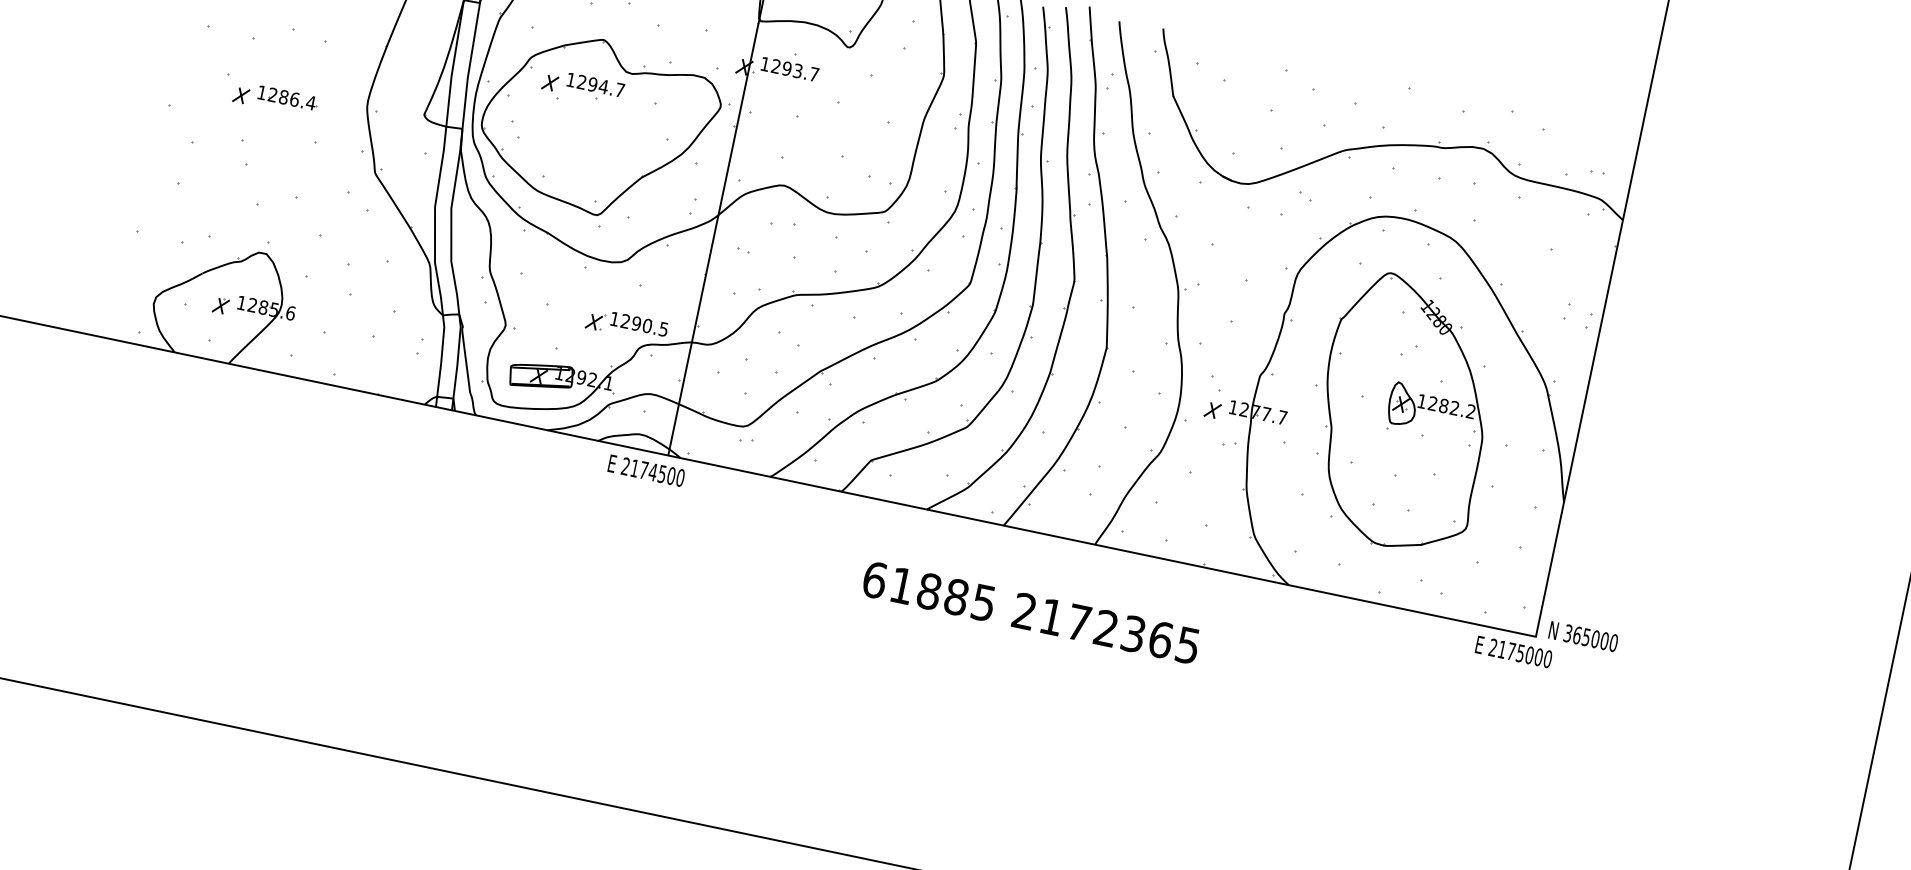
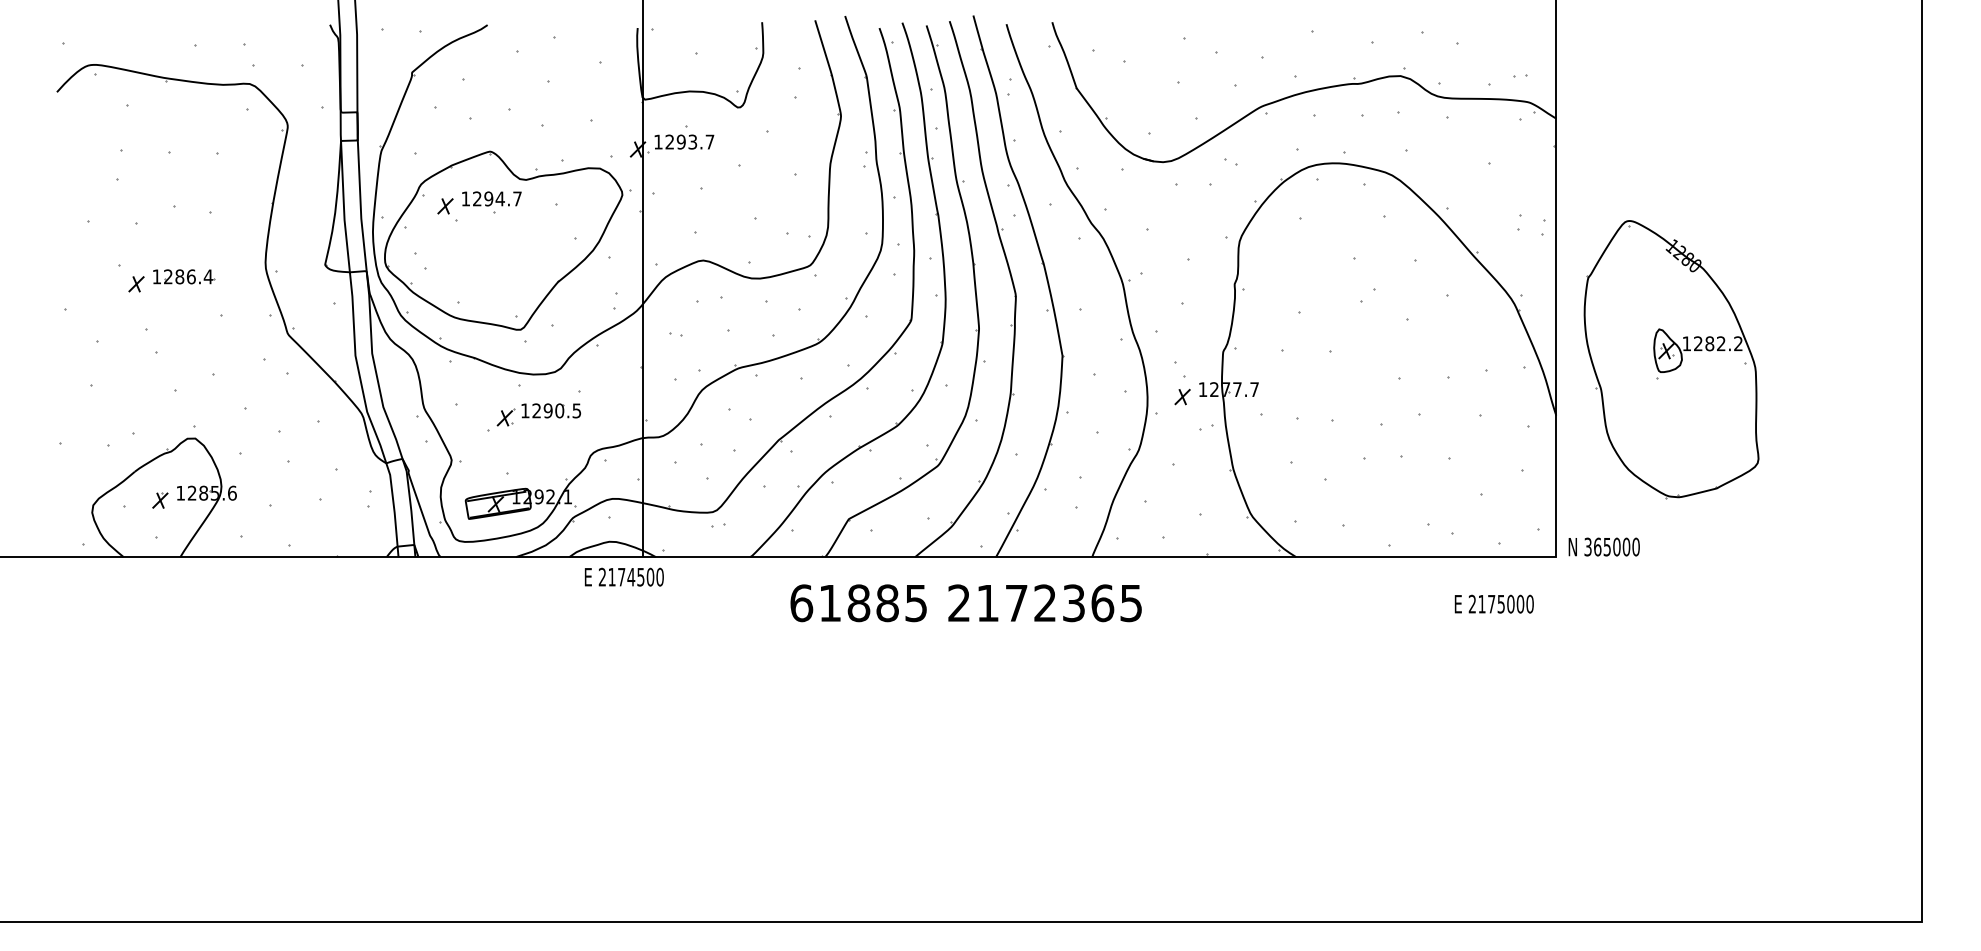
part: (626, 325) -> (538, 414), moved
part: (1404, 413) -> (1671, 359), moved
text: (1030, 612) -> (965, 603), moved
text: (1513, 651) -> (1493, 603), moved

